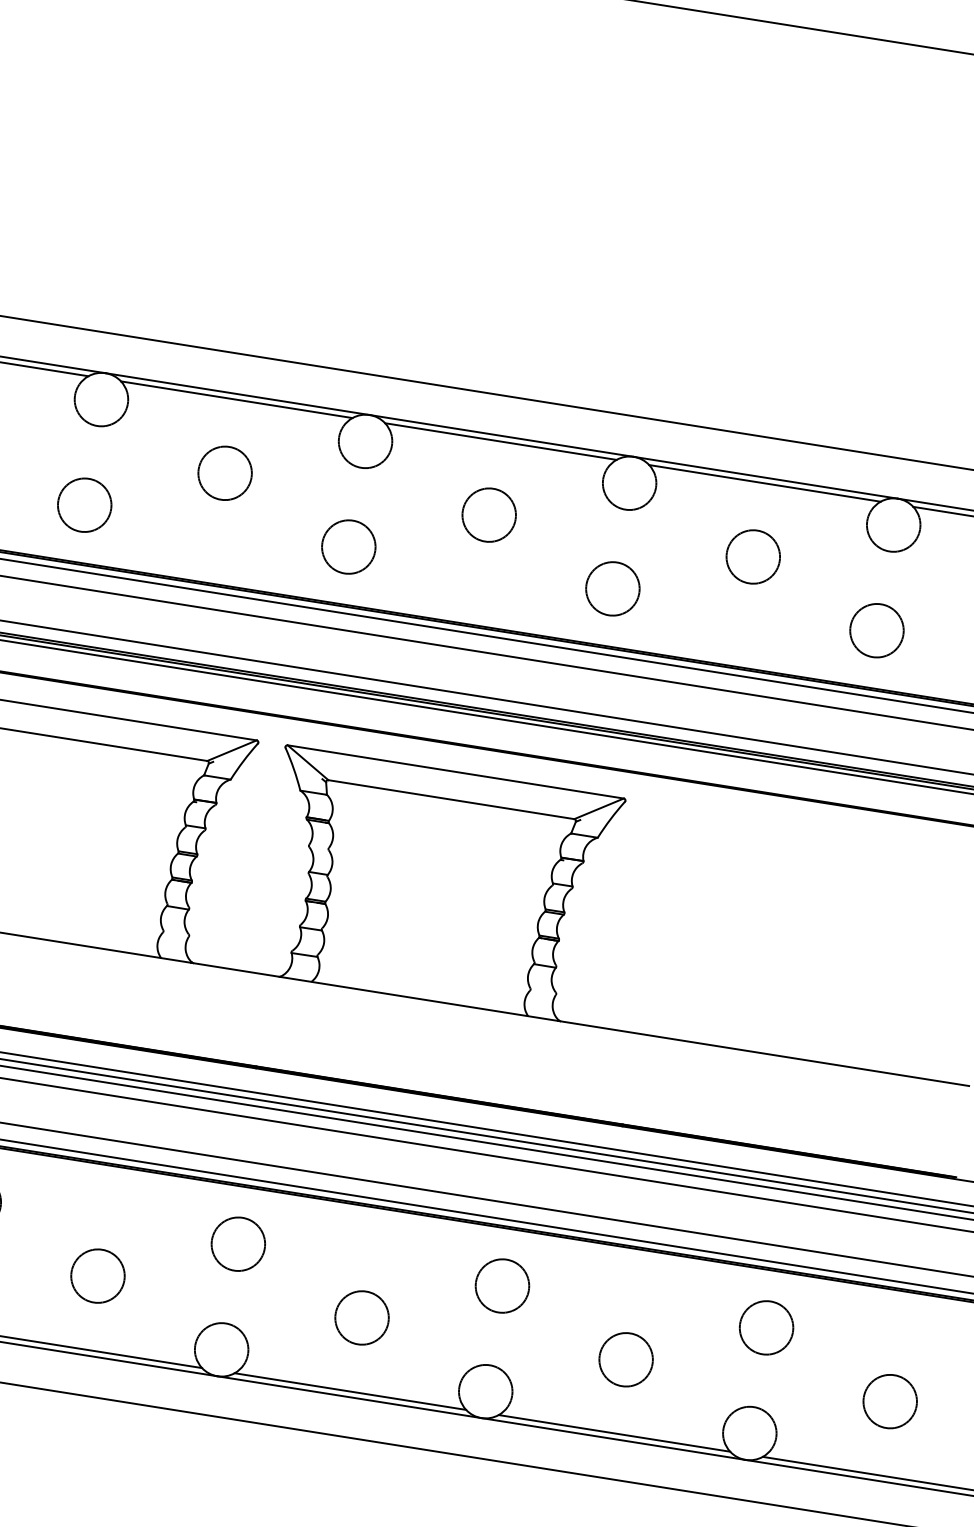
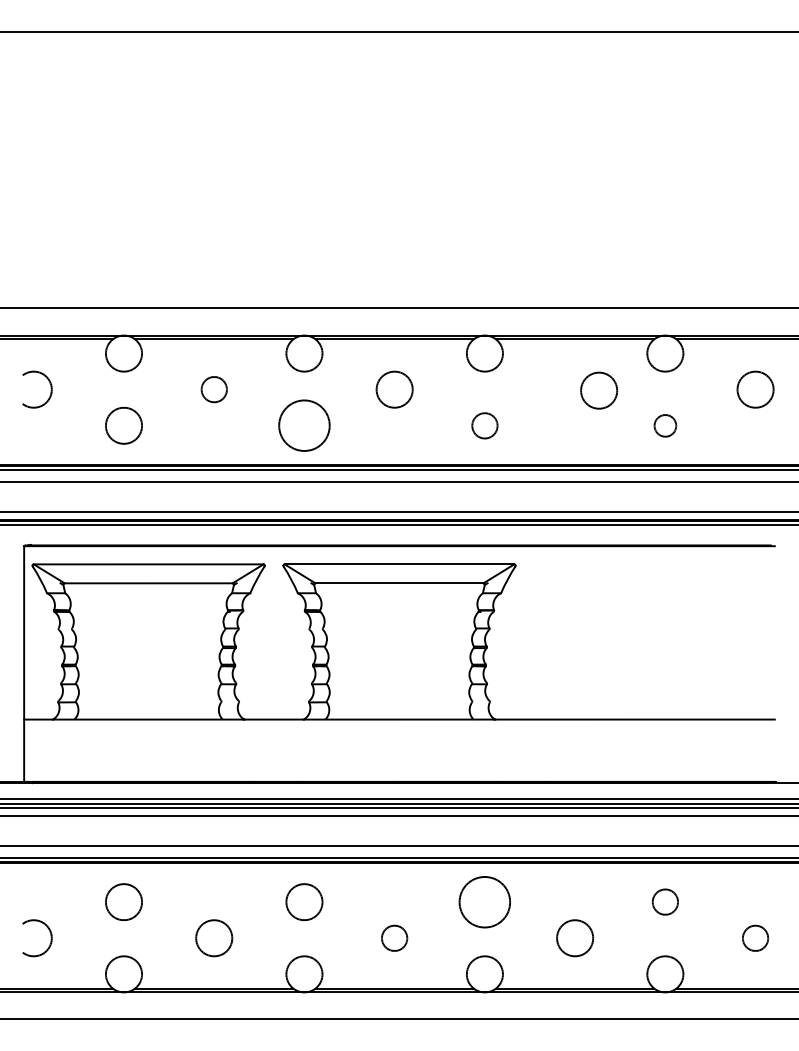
part: (225, 473) -> (214, 389), size x0.7
part: (348, 546) -> (304, 425), size x1.4
part: (753, 556) -> (599, 390), moved
part: (612, 588) -> (484, 425), size x0.7
part: (877, 630) -> (665, 425), size x0.6
part: (502, 1284) -> (484, 901), size x1.4
part: (361, 1318) -> (394, 938), size x0.7
part: (766, 1326) -> (665, 901), size x0.7
part: (890, 1401) -> (755, 938), size x0.7

